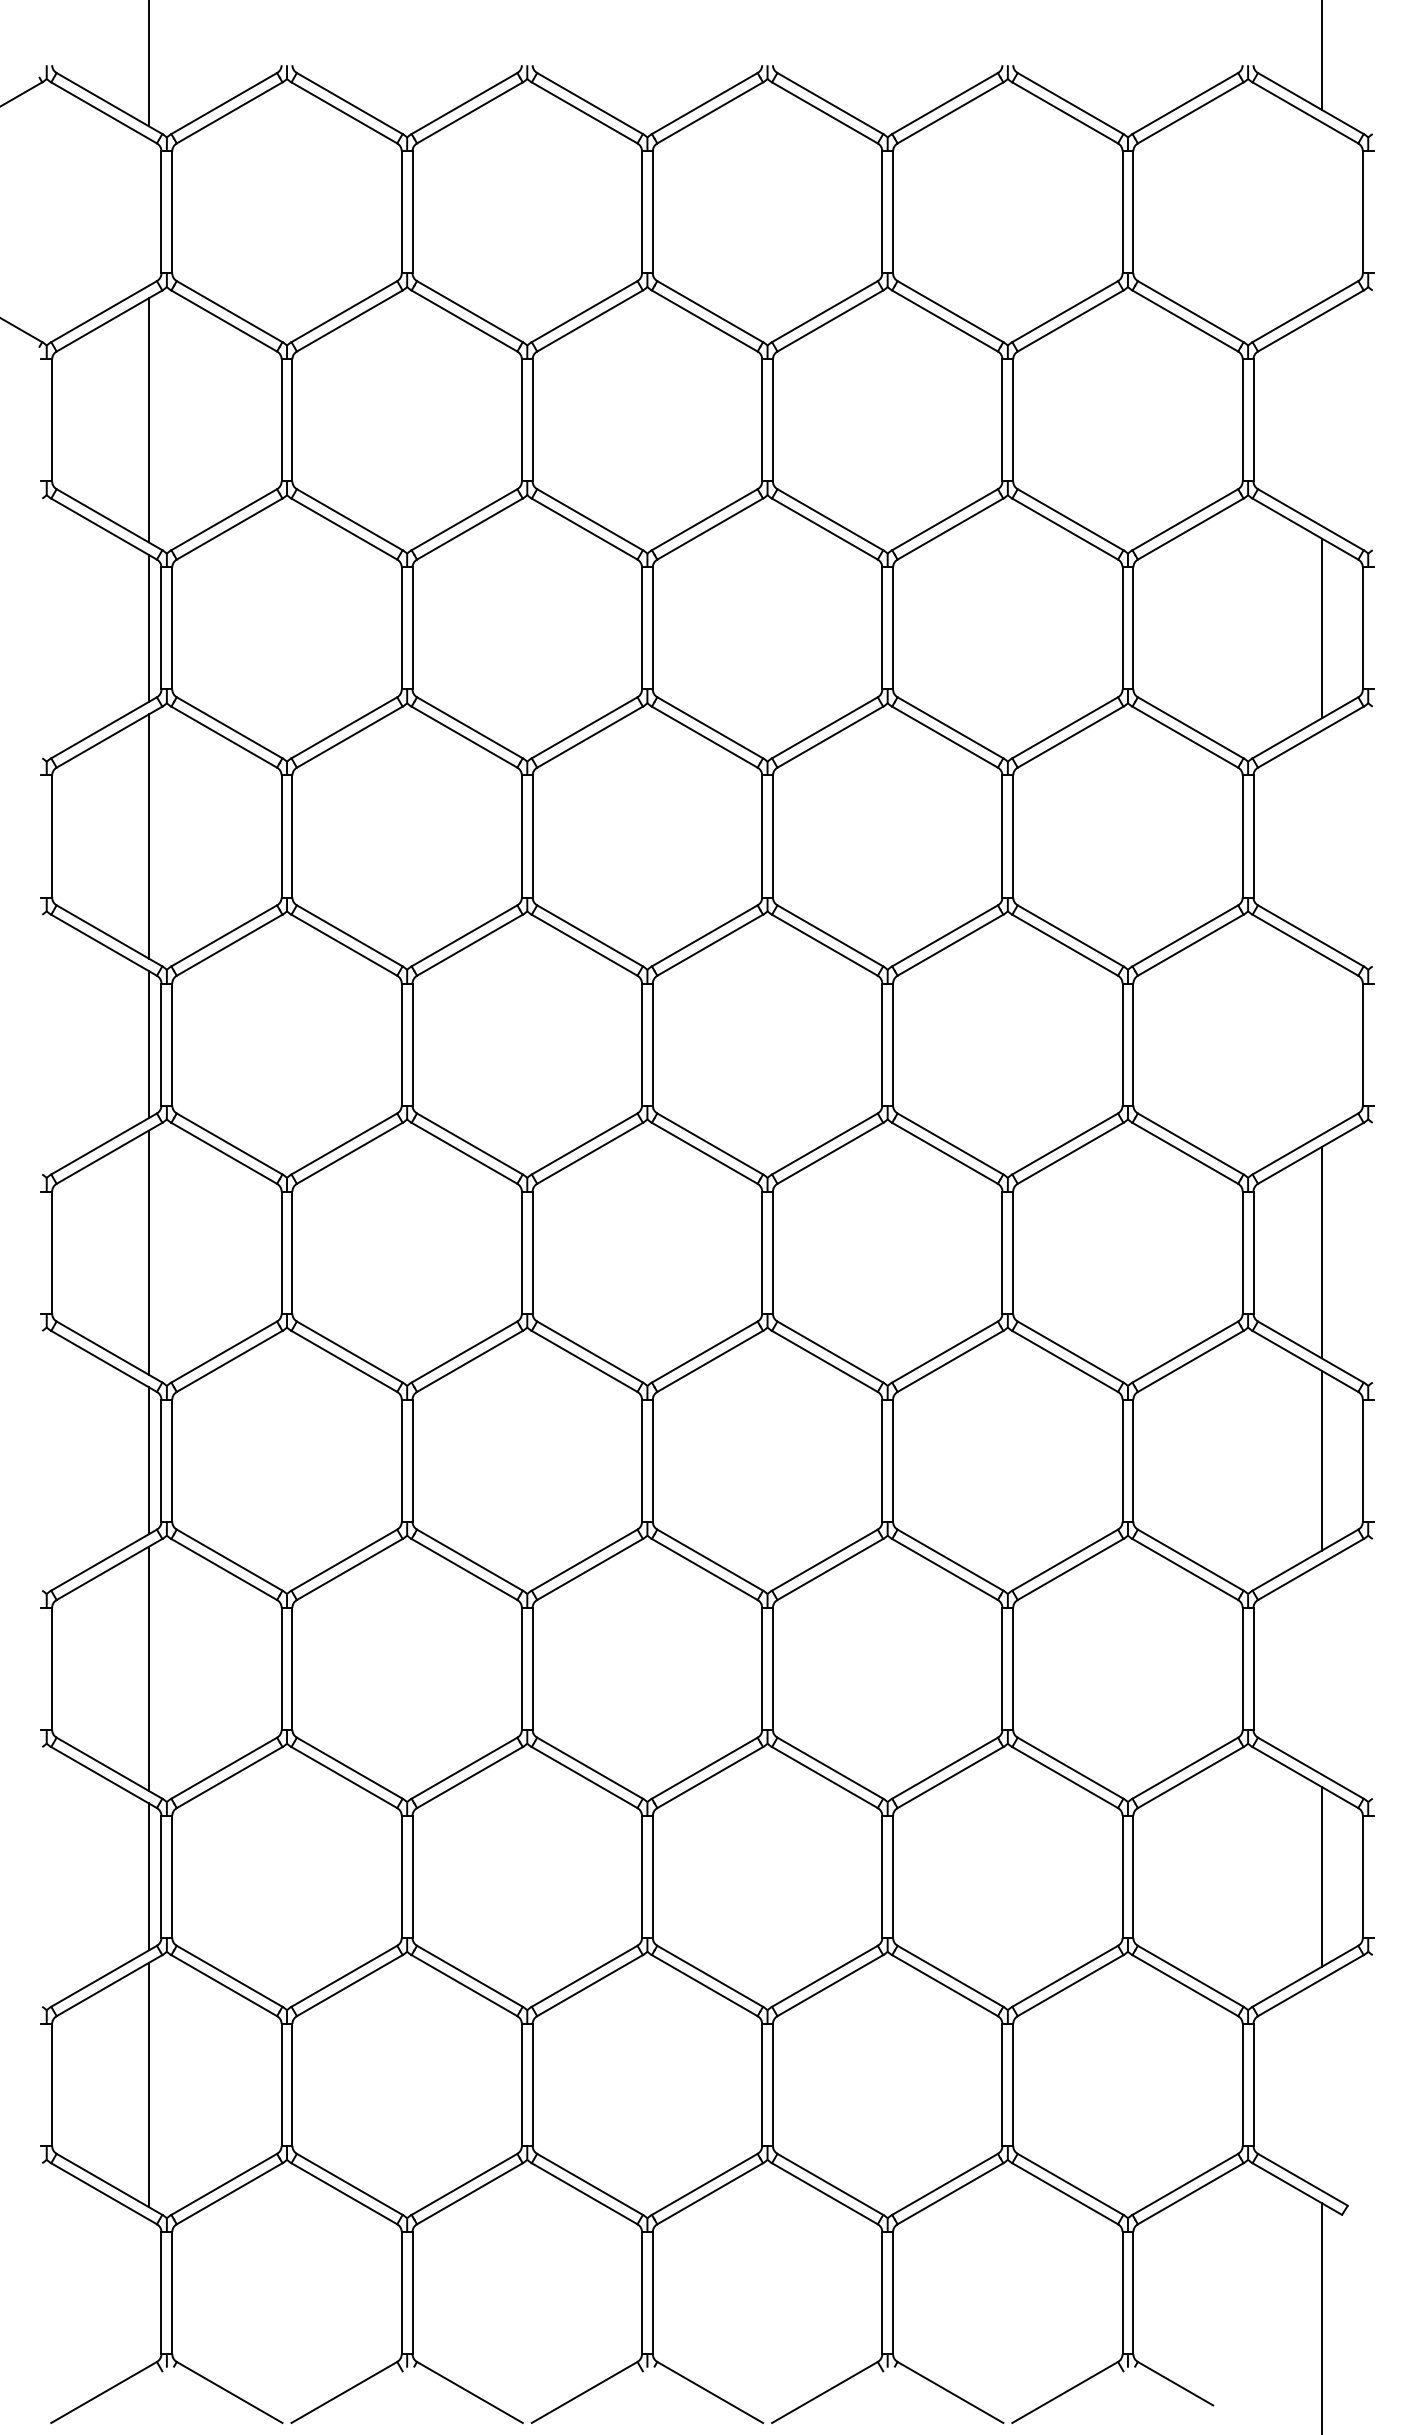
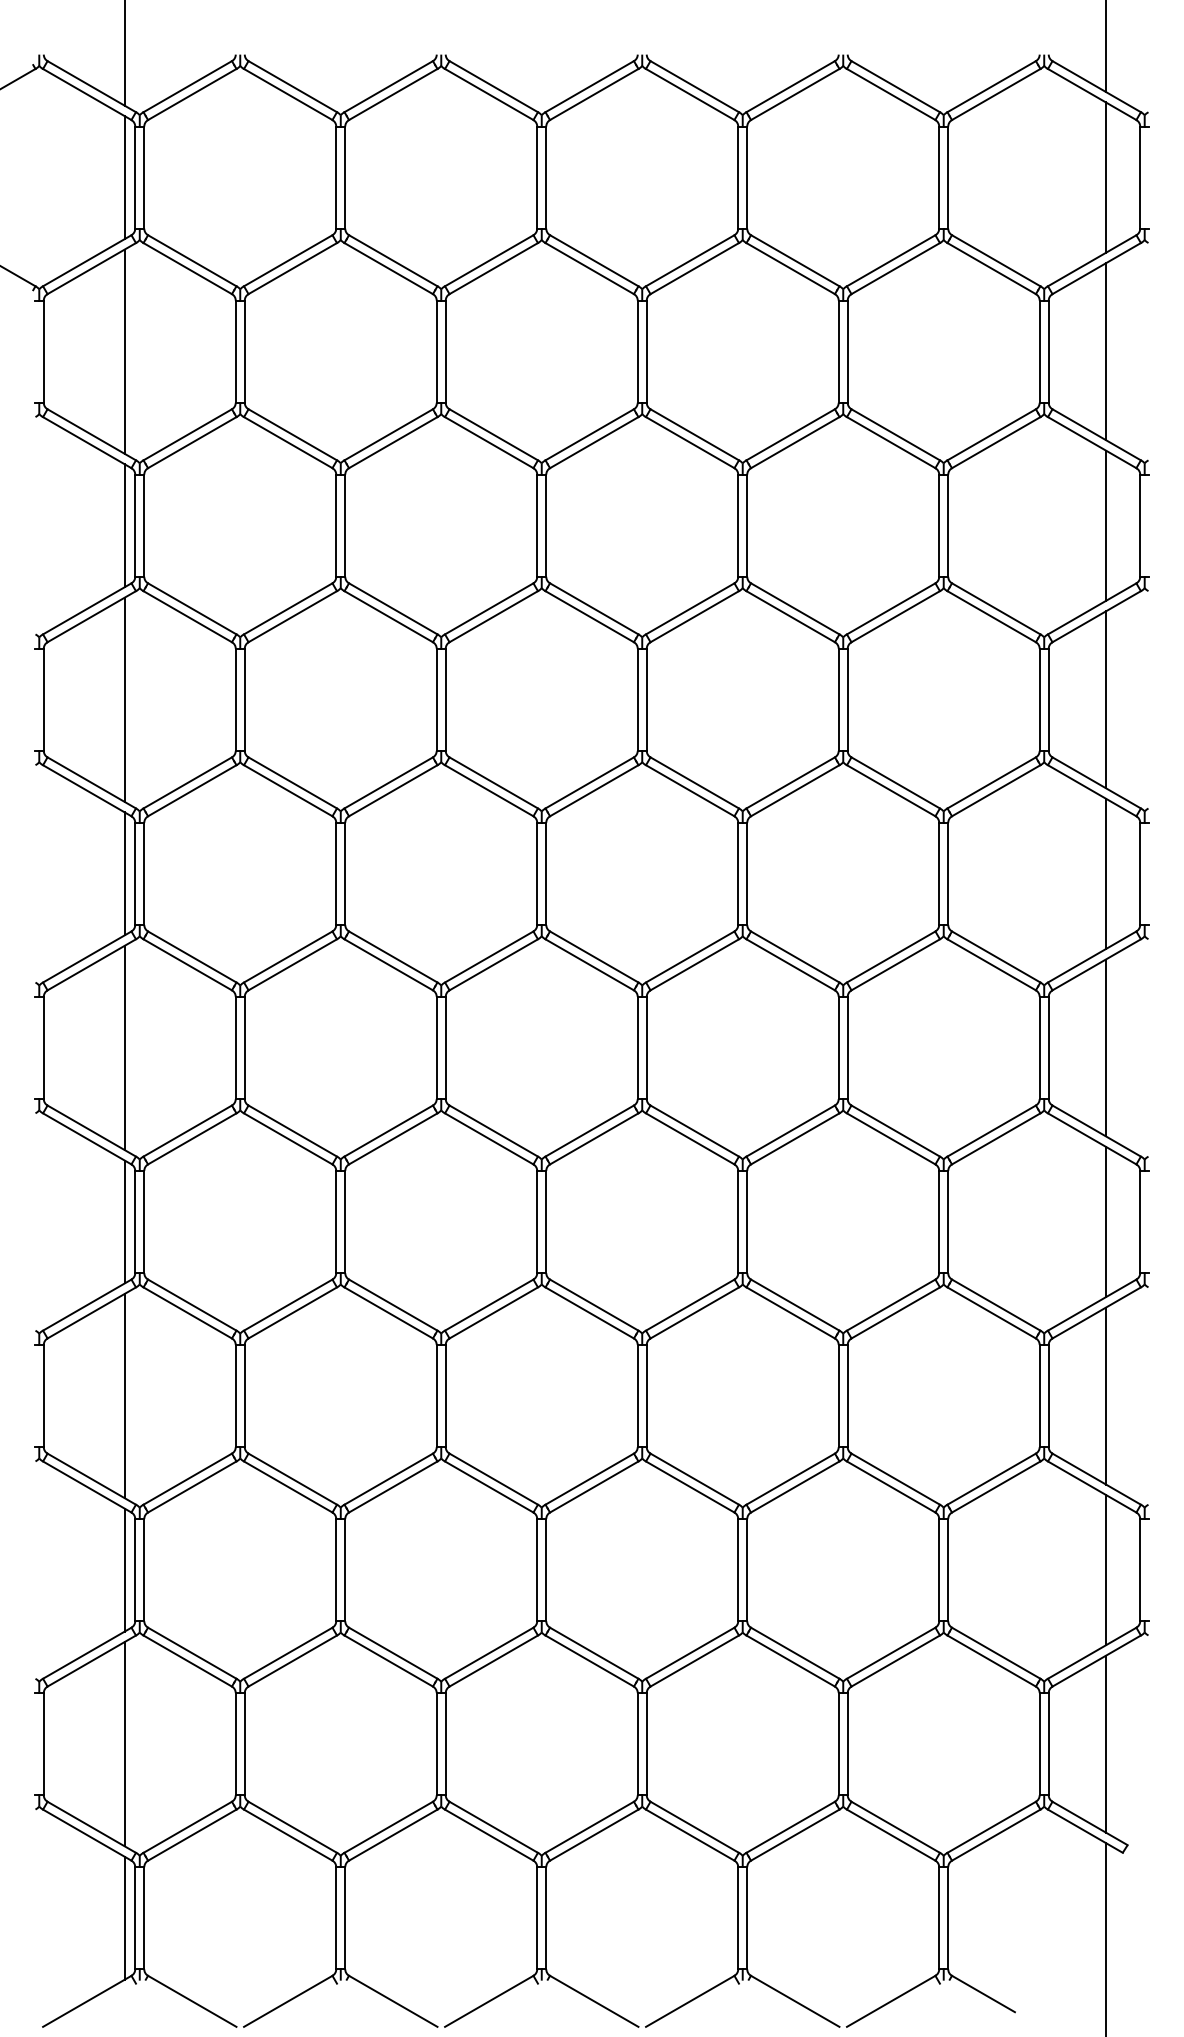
line: (148, 211) -> (124, 176), added
line: (1321, 212) -> (1105, 177), added
line: (1321, 420) -> (1105, 351), added
line: (1321, 836) -> (1105, 699), added
line: (1321, 1044) -> (1105, 873), added
line: (1321, 1668) -> (1105, 1395), added
line: (1321, 2084) -> (1105, 1743), added
line: (148, 2292) -> (124, 1917), added

